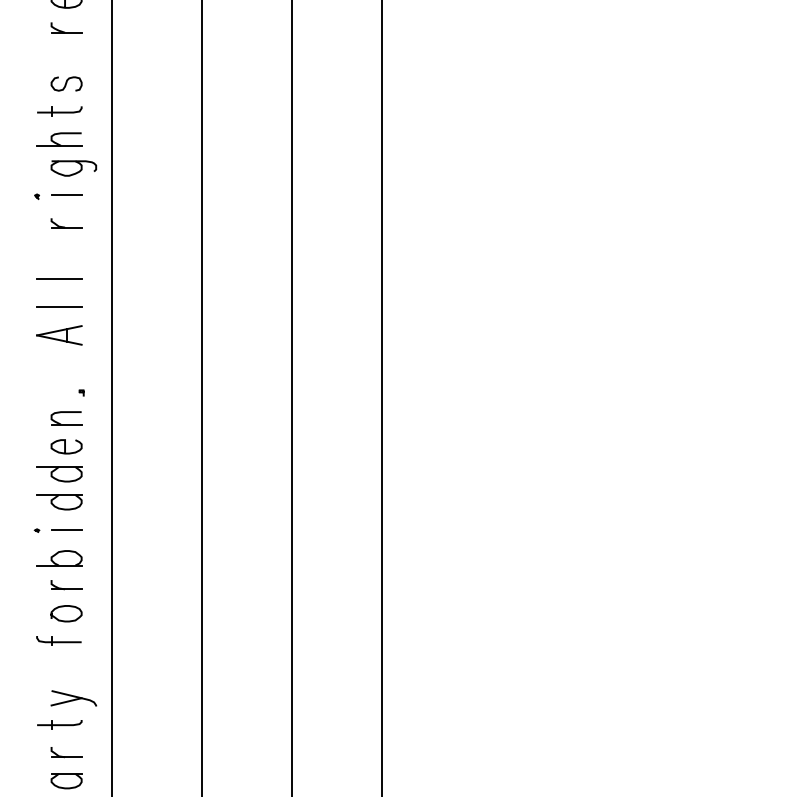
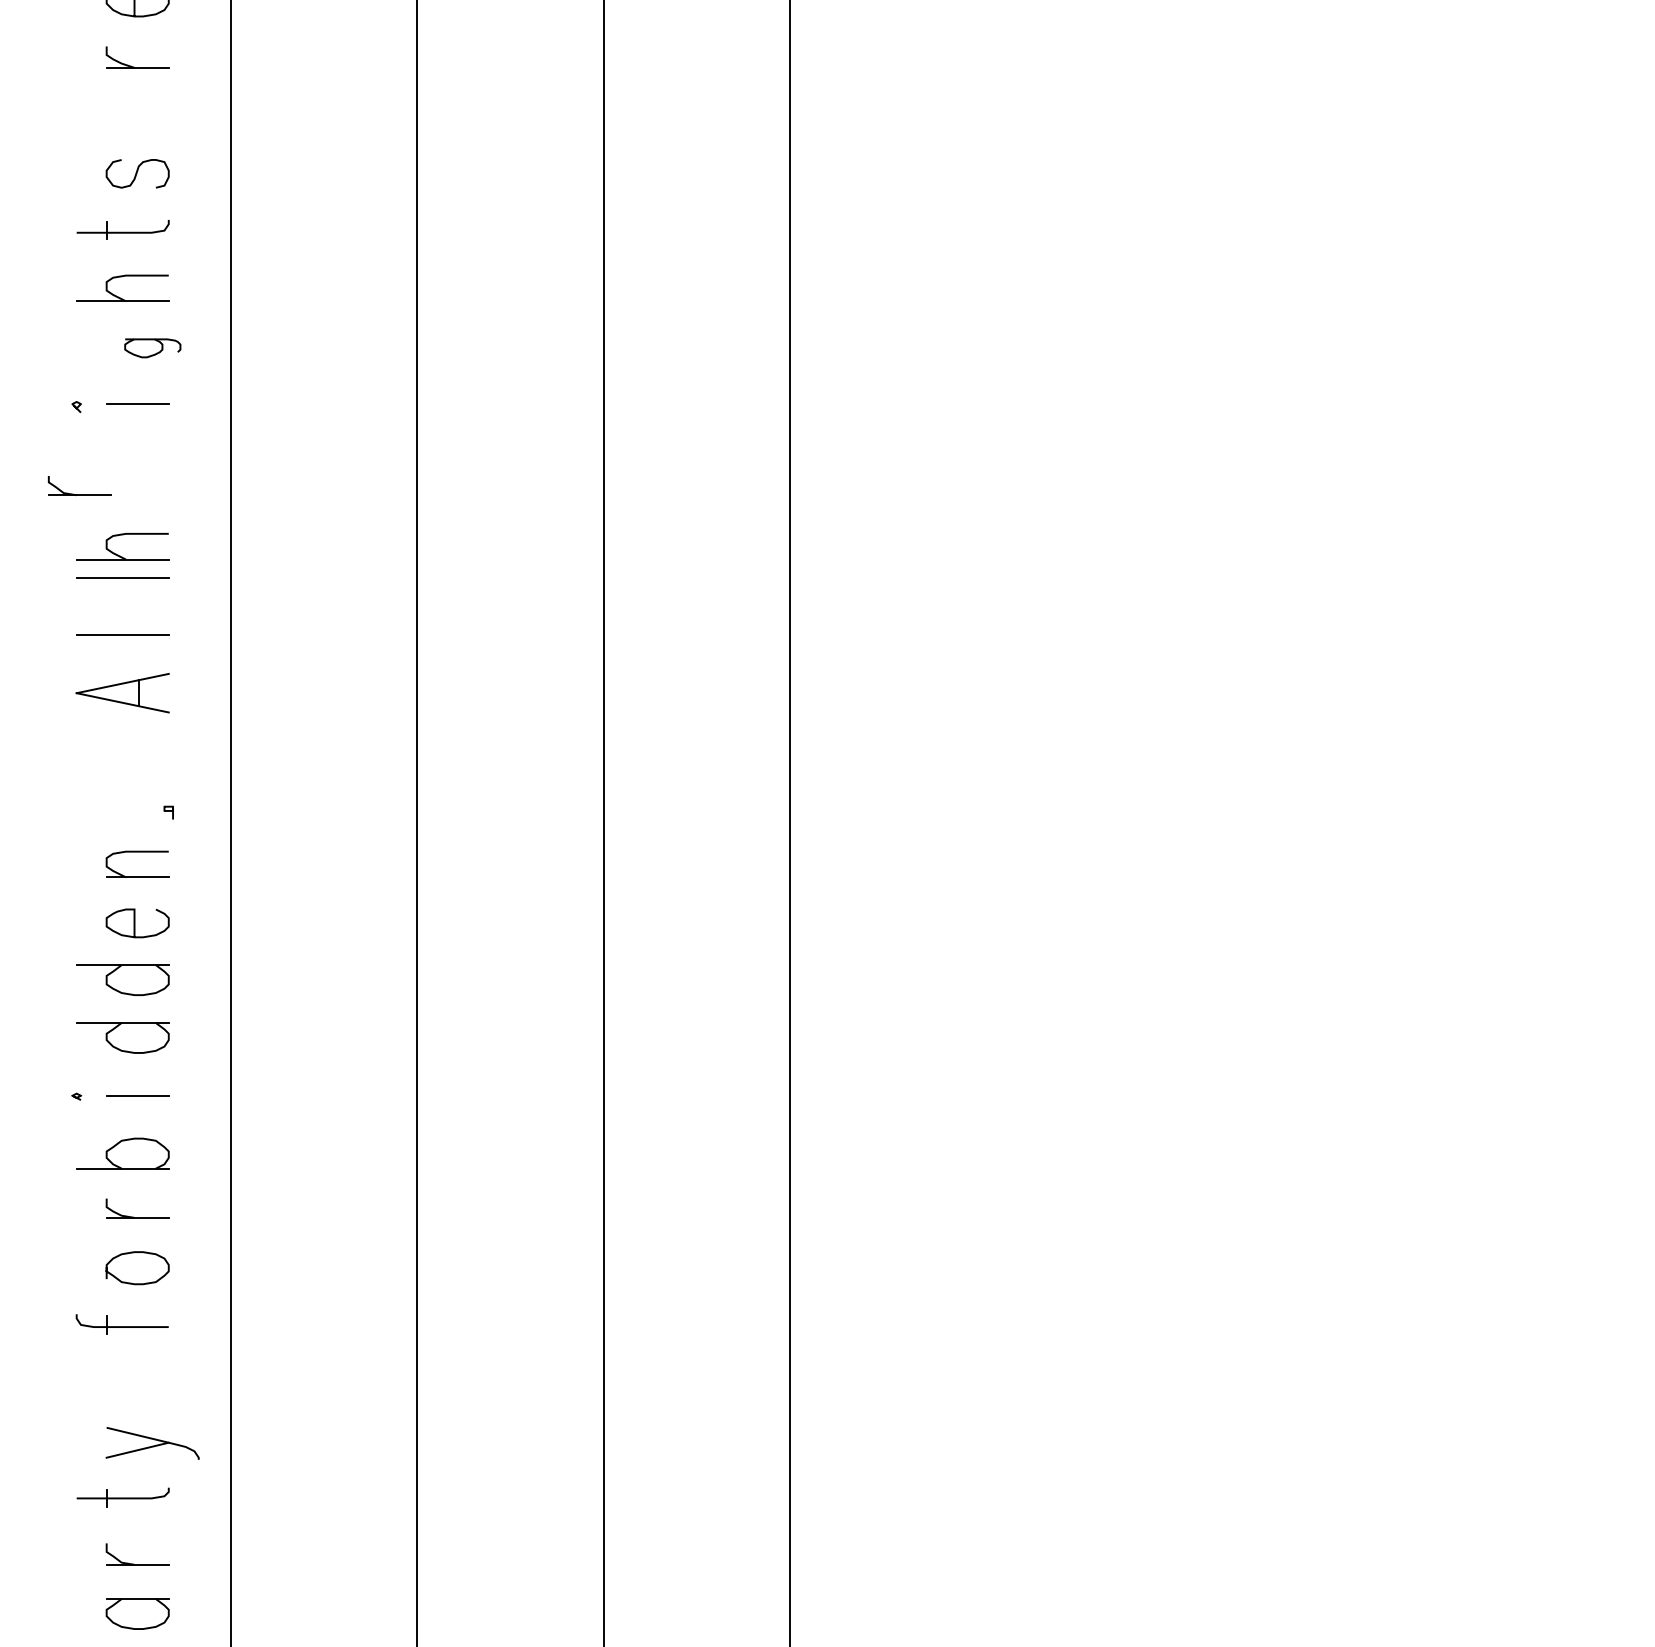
part: (73, 168) -> (151, 348), size x0.6
part: (66, 223) -> (79, 486), moved
part: (59, 264) -> (122, 546), added

